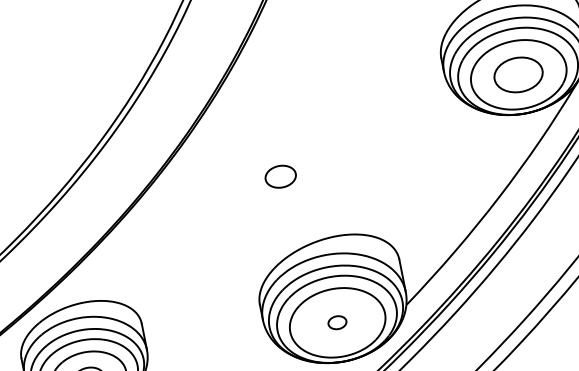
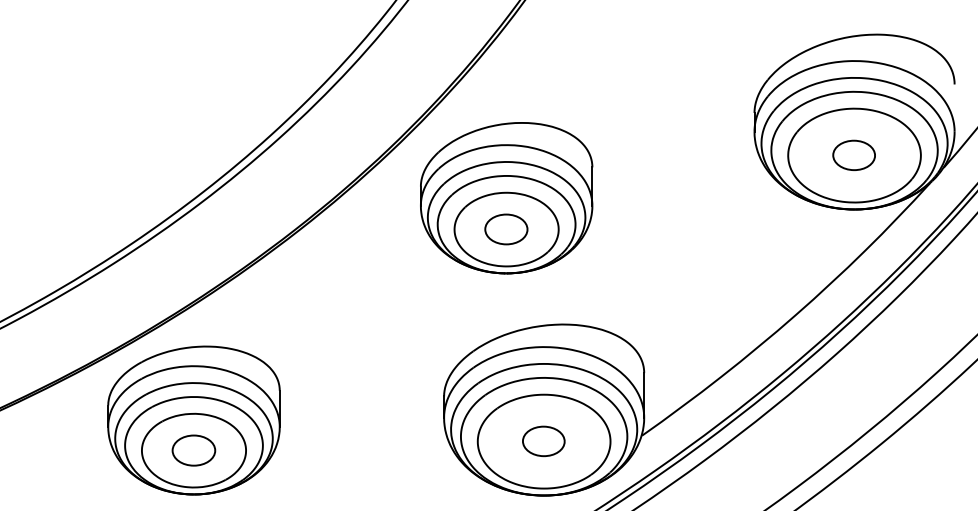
part: (517, 74) -> (853, 154), size x0.62
part: (276, 154) -> (506, 198), added
part: (337, 322) -> (543, 441), size x1.67

